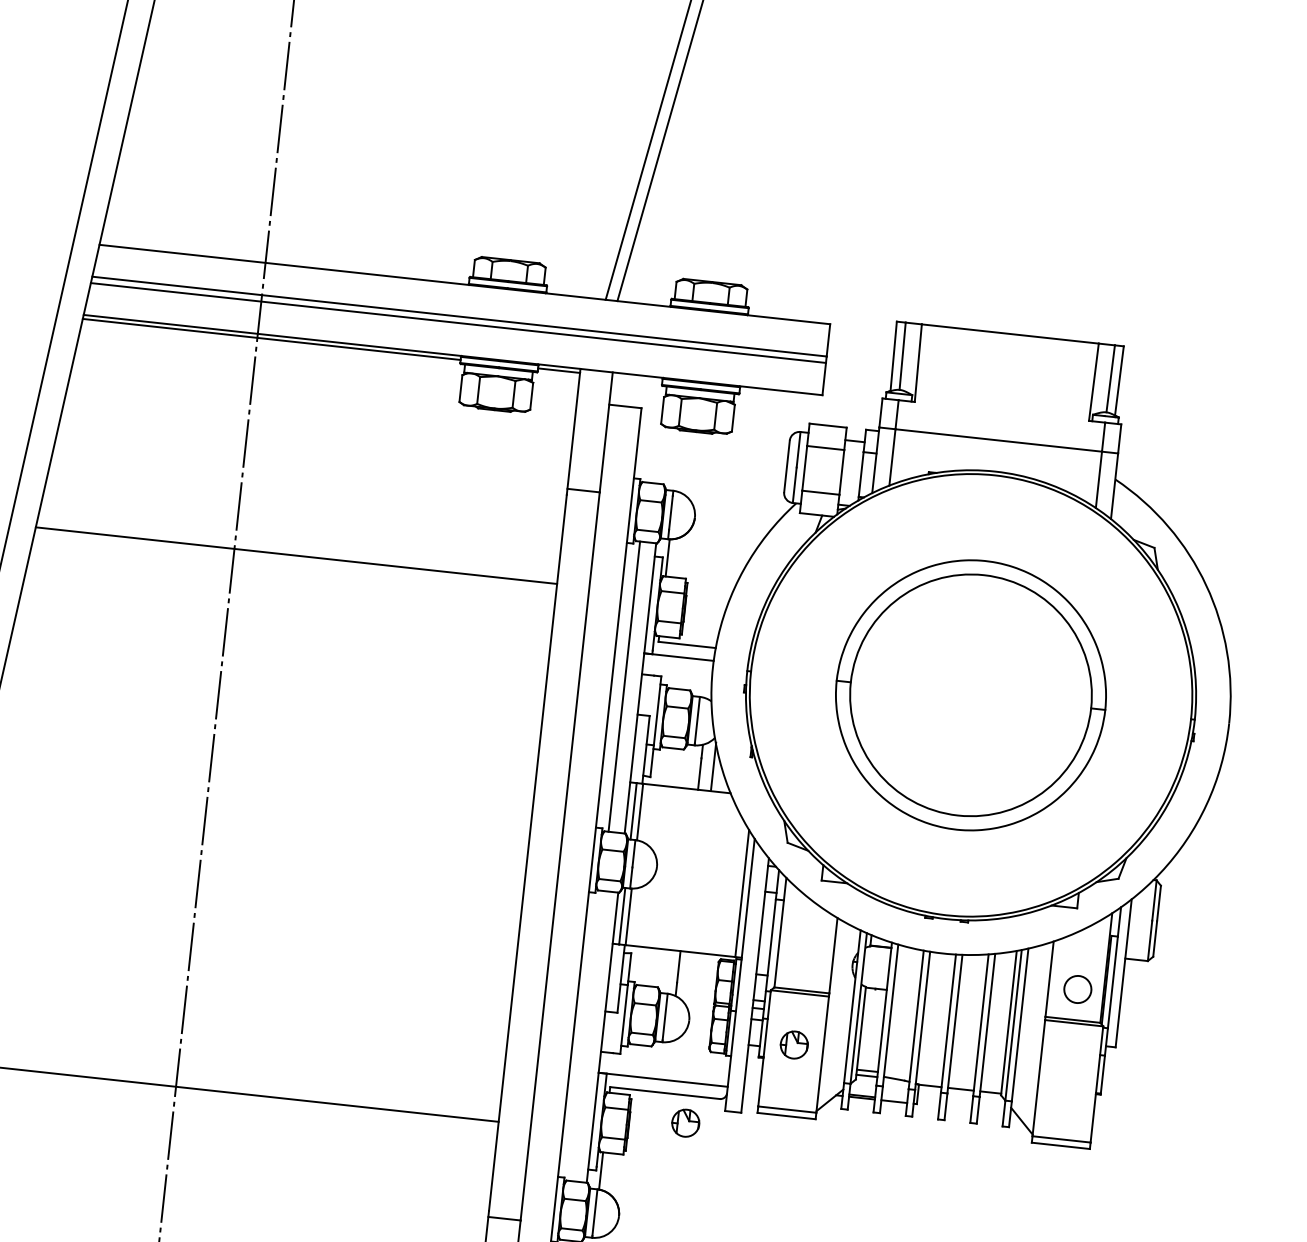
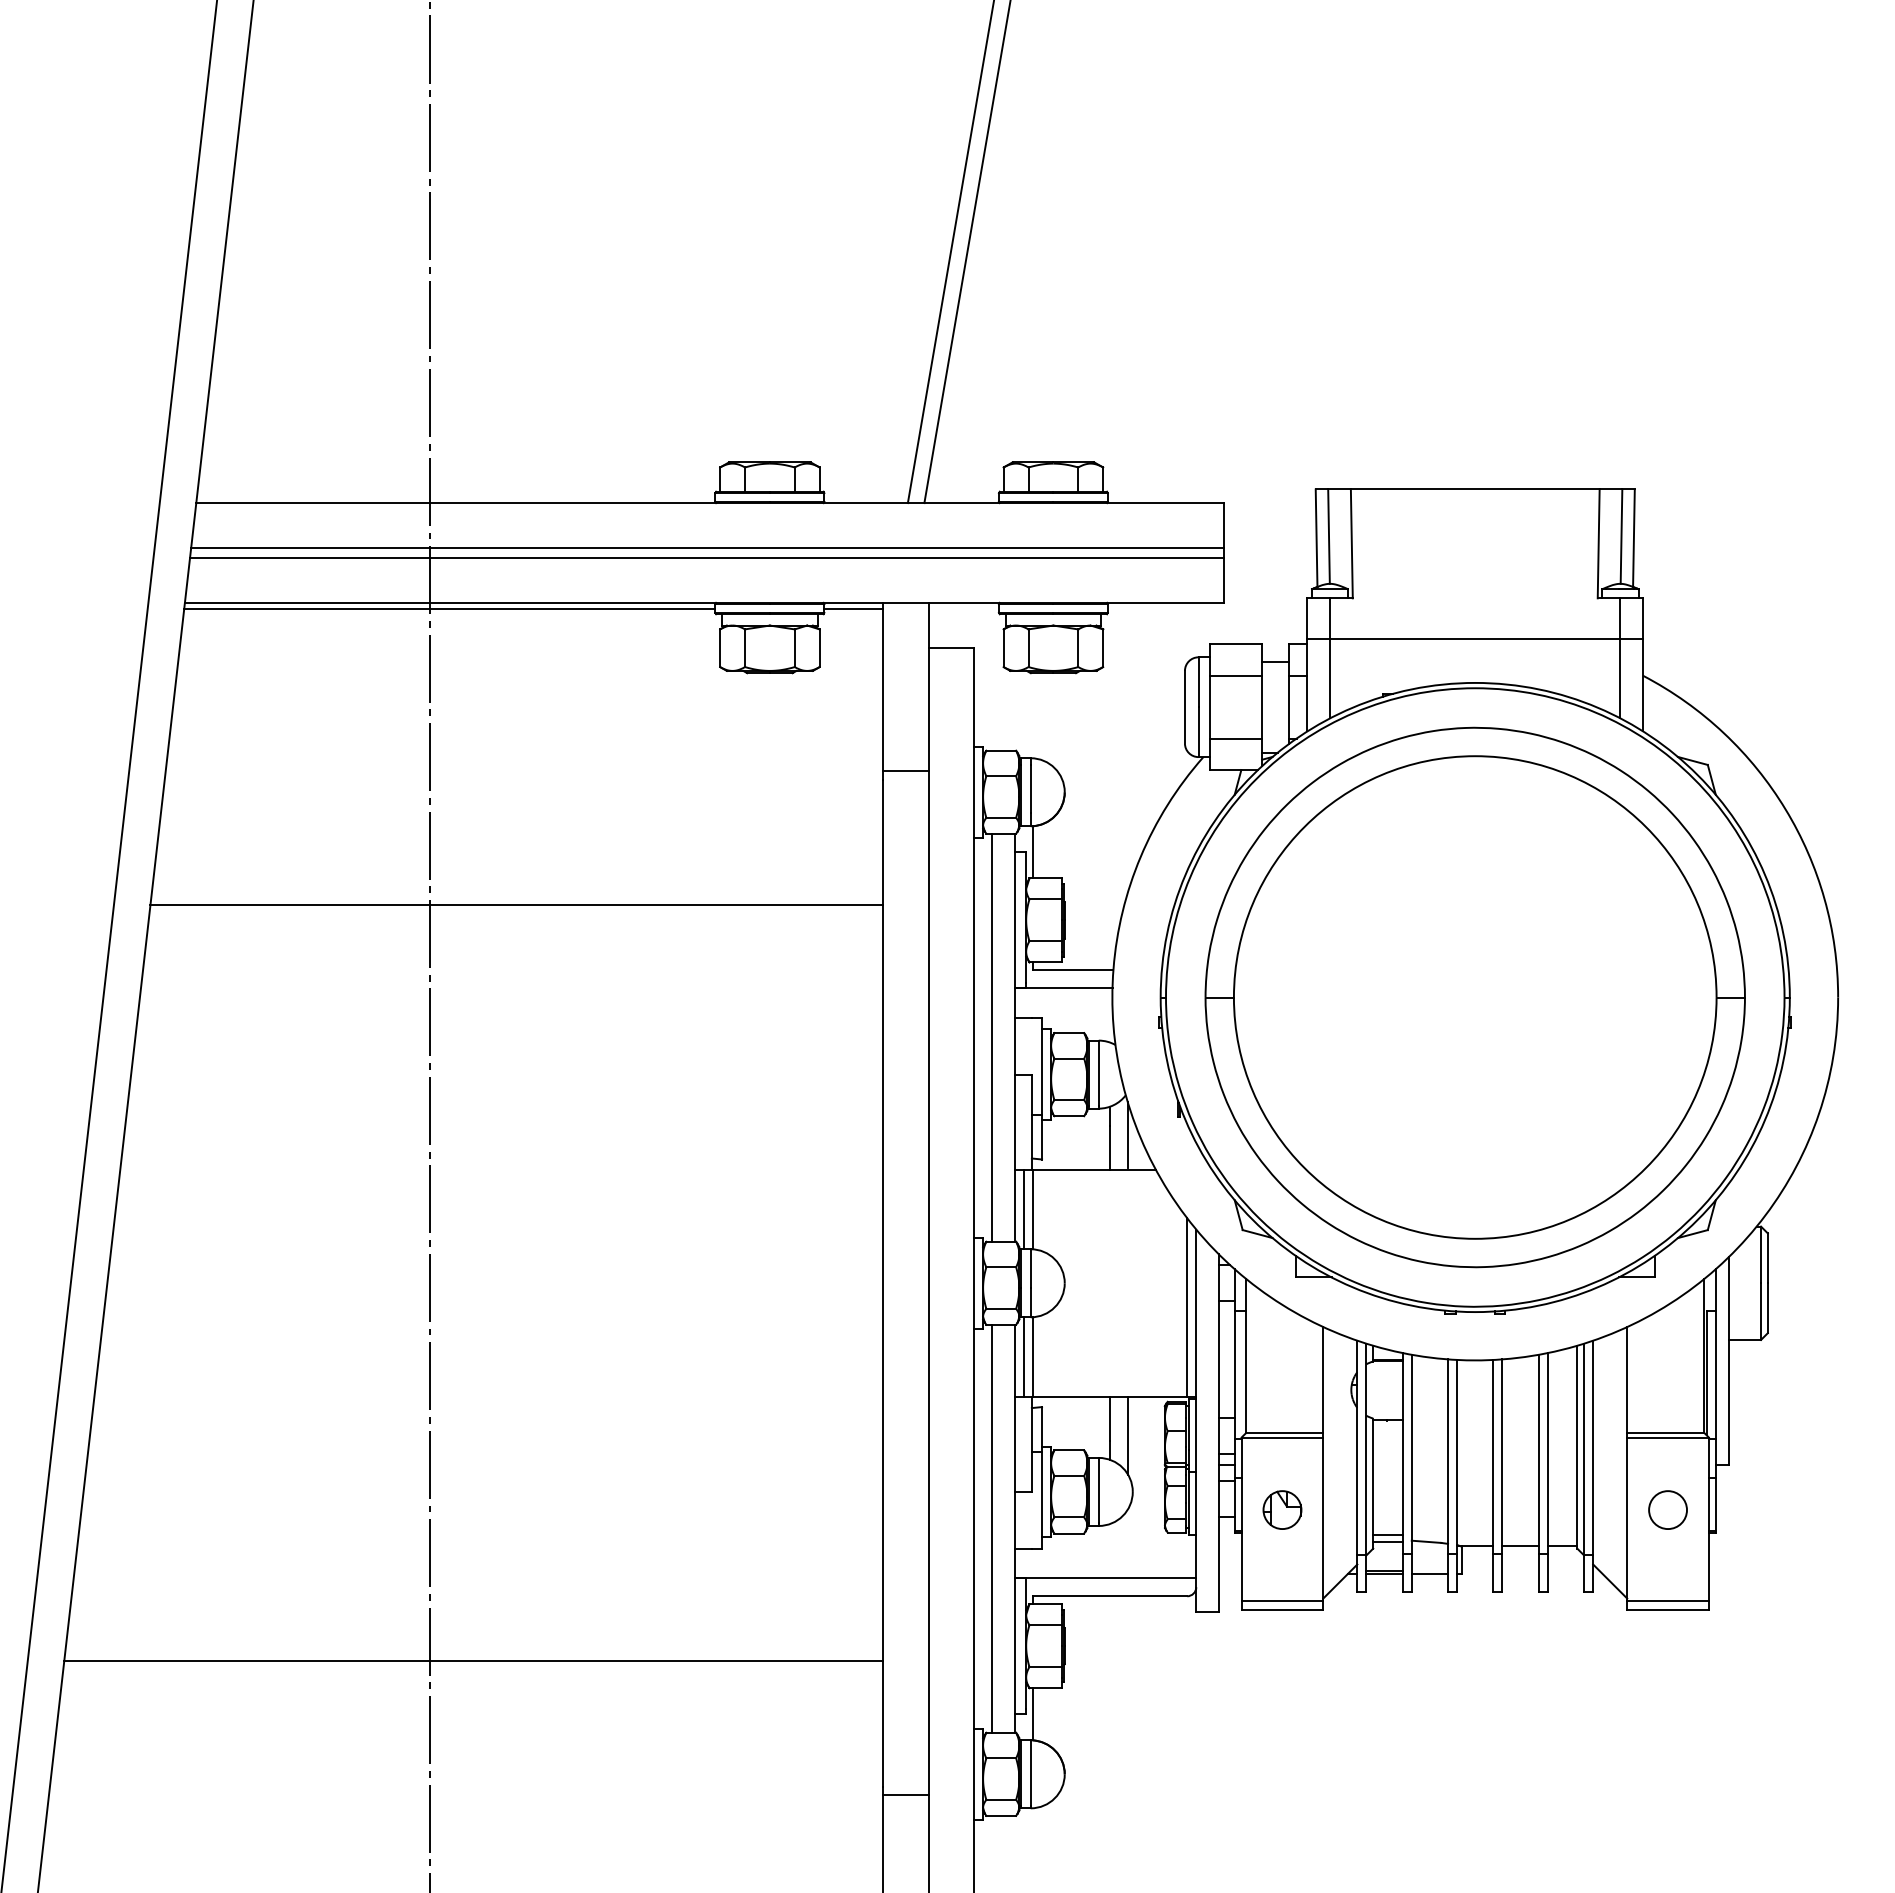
part: (970, 695) -> (1474, 997), size x1.43
line: (690, 980) -> (1128, 1435), added
circle: (1077, 989) -> (1667, 1509), moved
line: (586, 1035) -> (992, 1528), added
part: (685, 1122) -> (1143, 1634), removed

